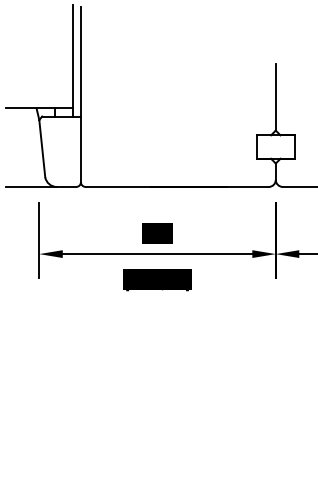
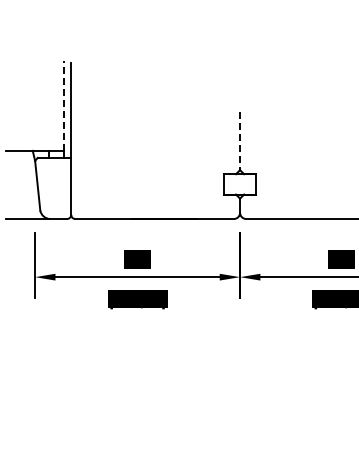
line: (73, 57) -> (64, 106), solid -> dashed
line: (276, 97) -> (240, 141), solid -> dashed

